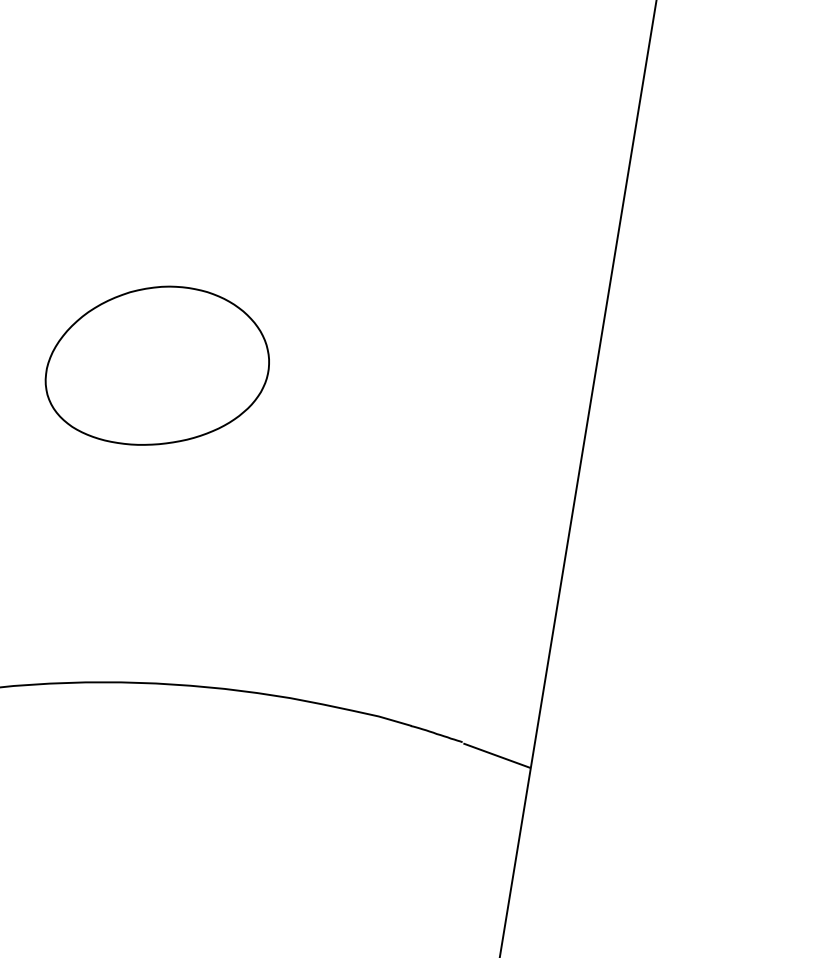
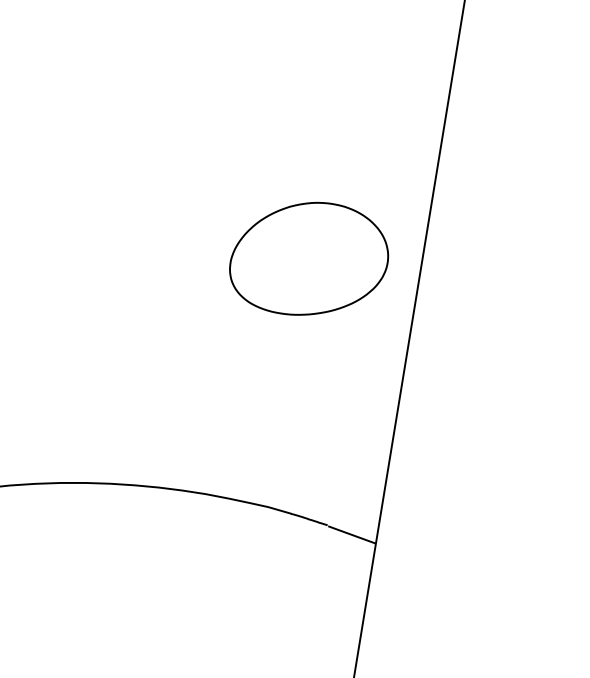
part: (156, 365) -> (308, 258), moved

